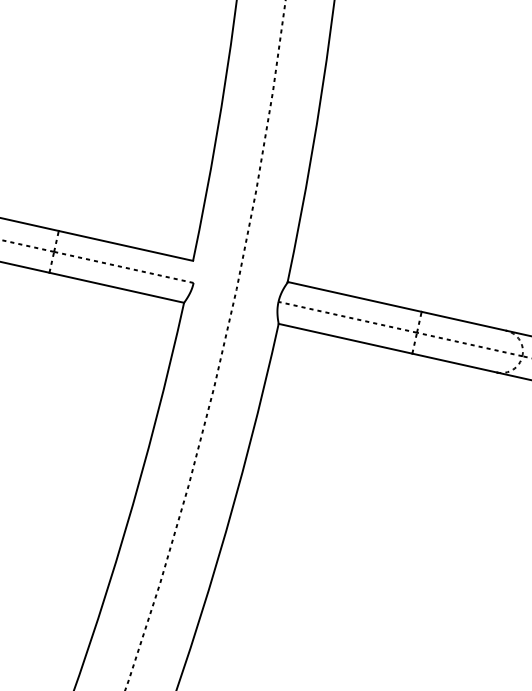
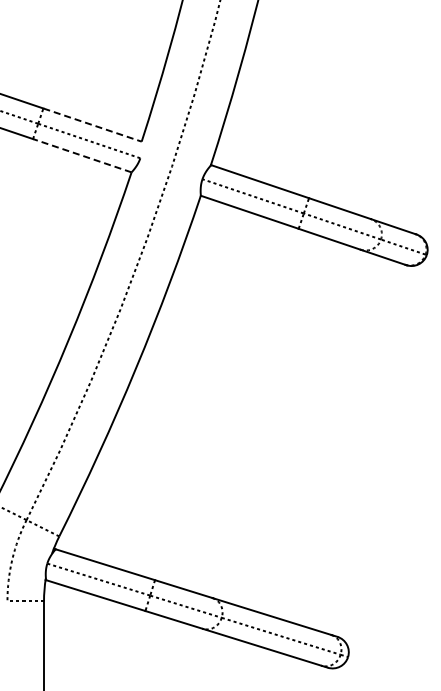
line: (125, 246) -> (92, 125), solid -> dashed
line: (115, 287) -> (81, 155), solid -> dashed

